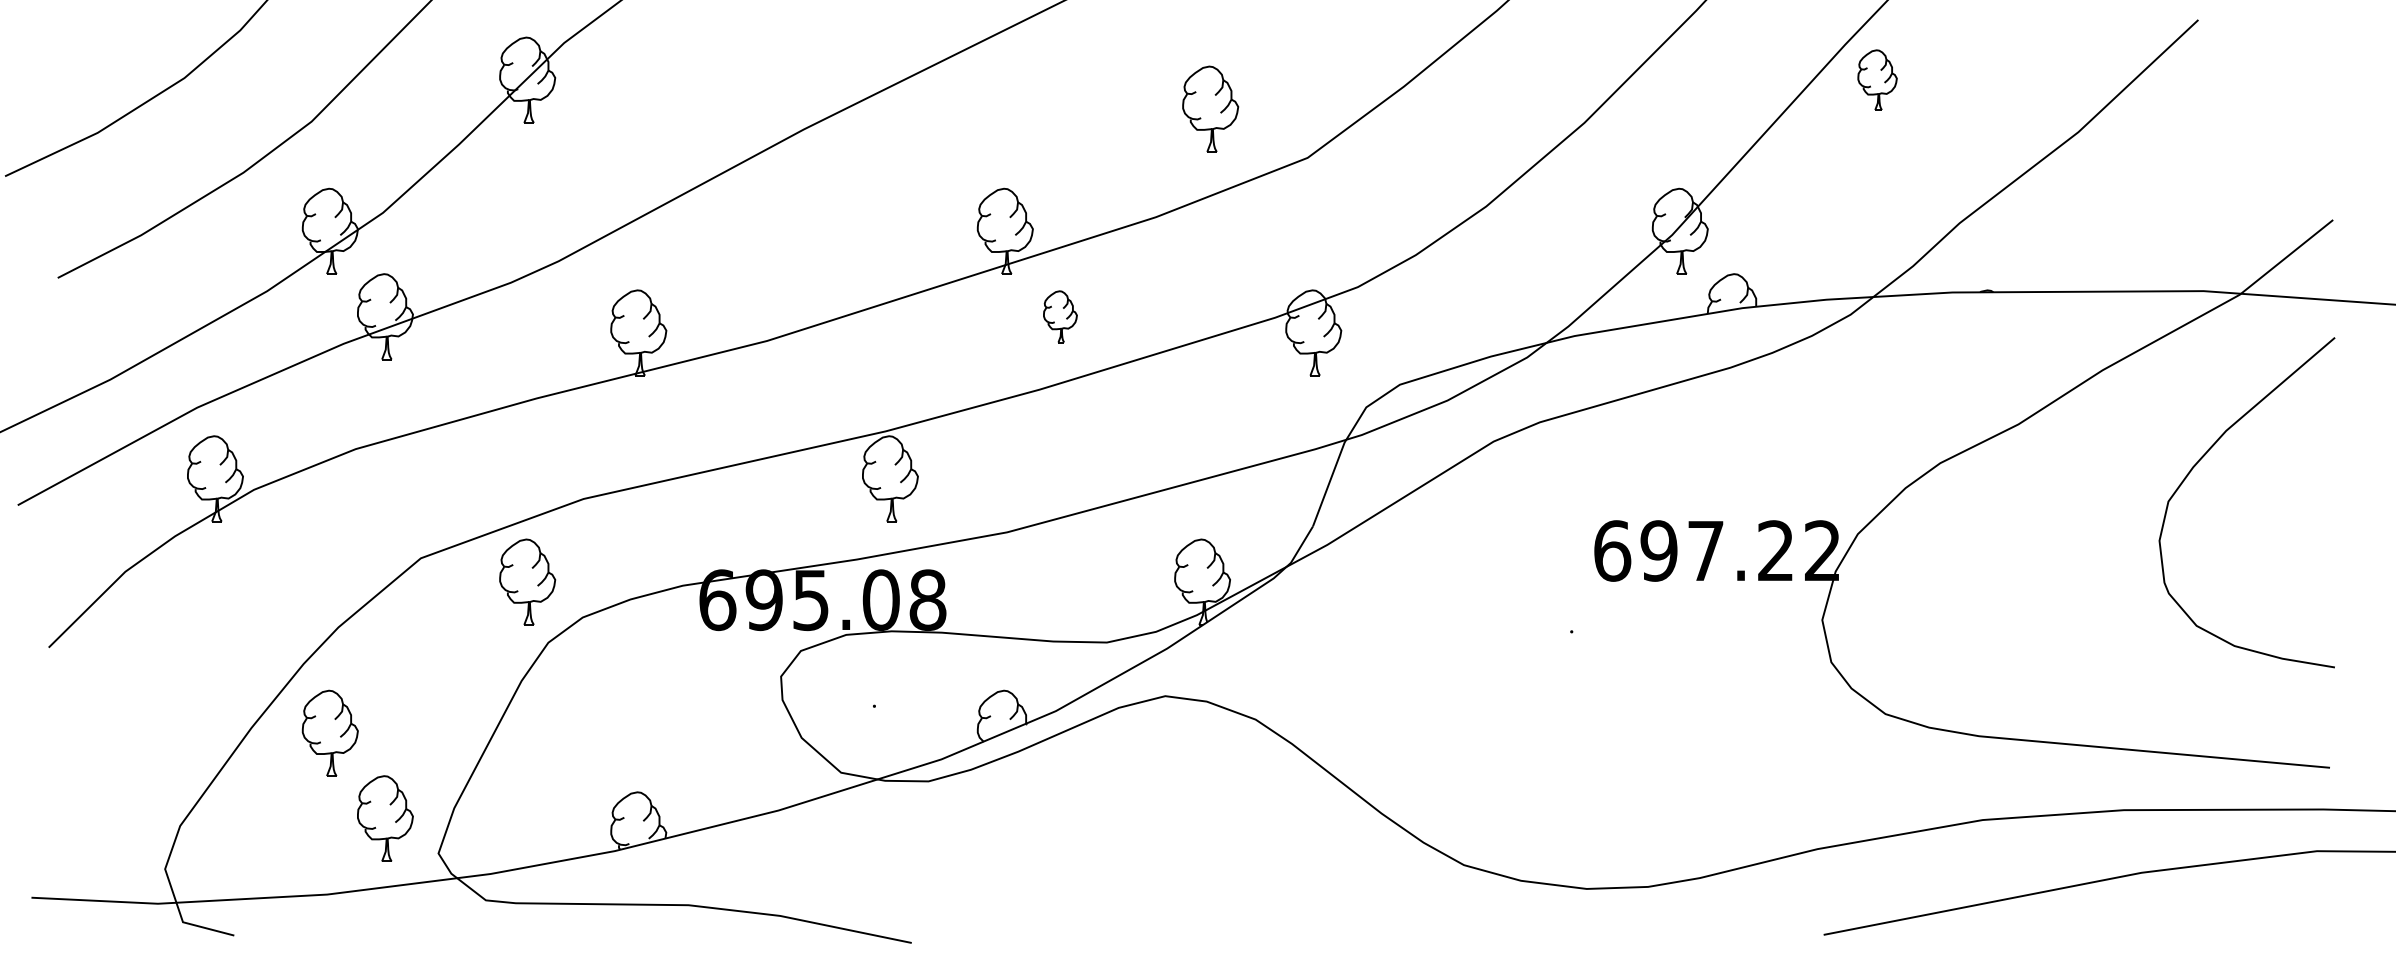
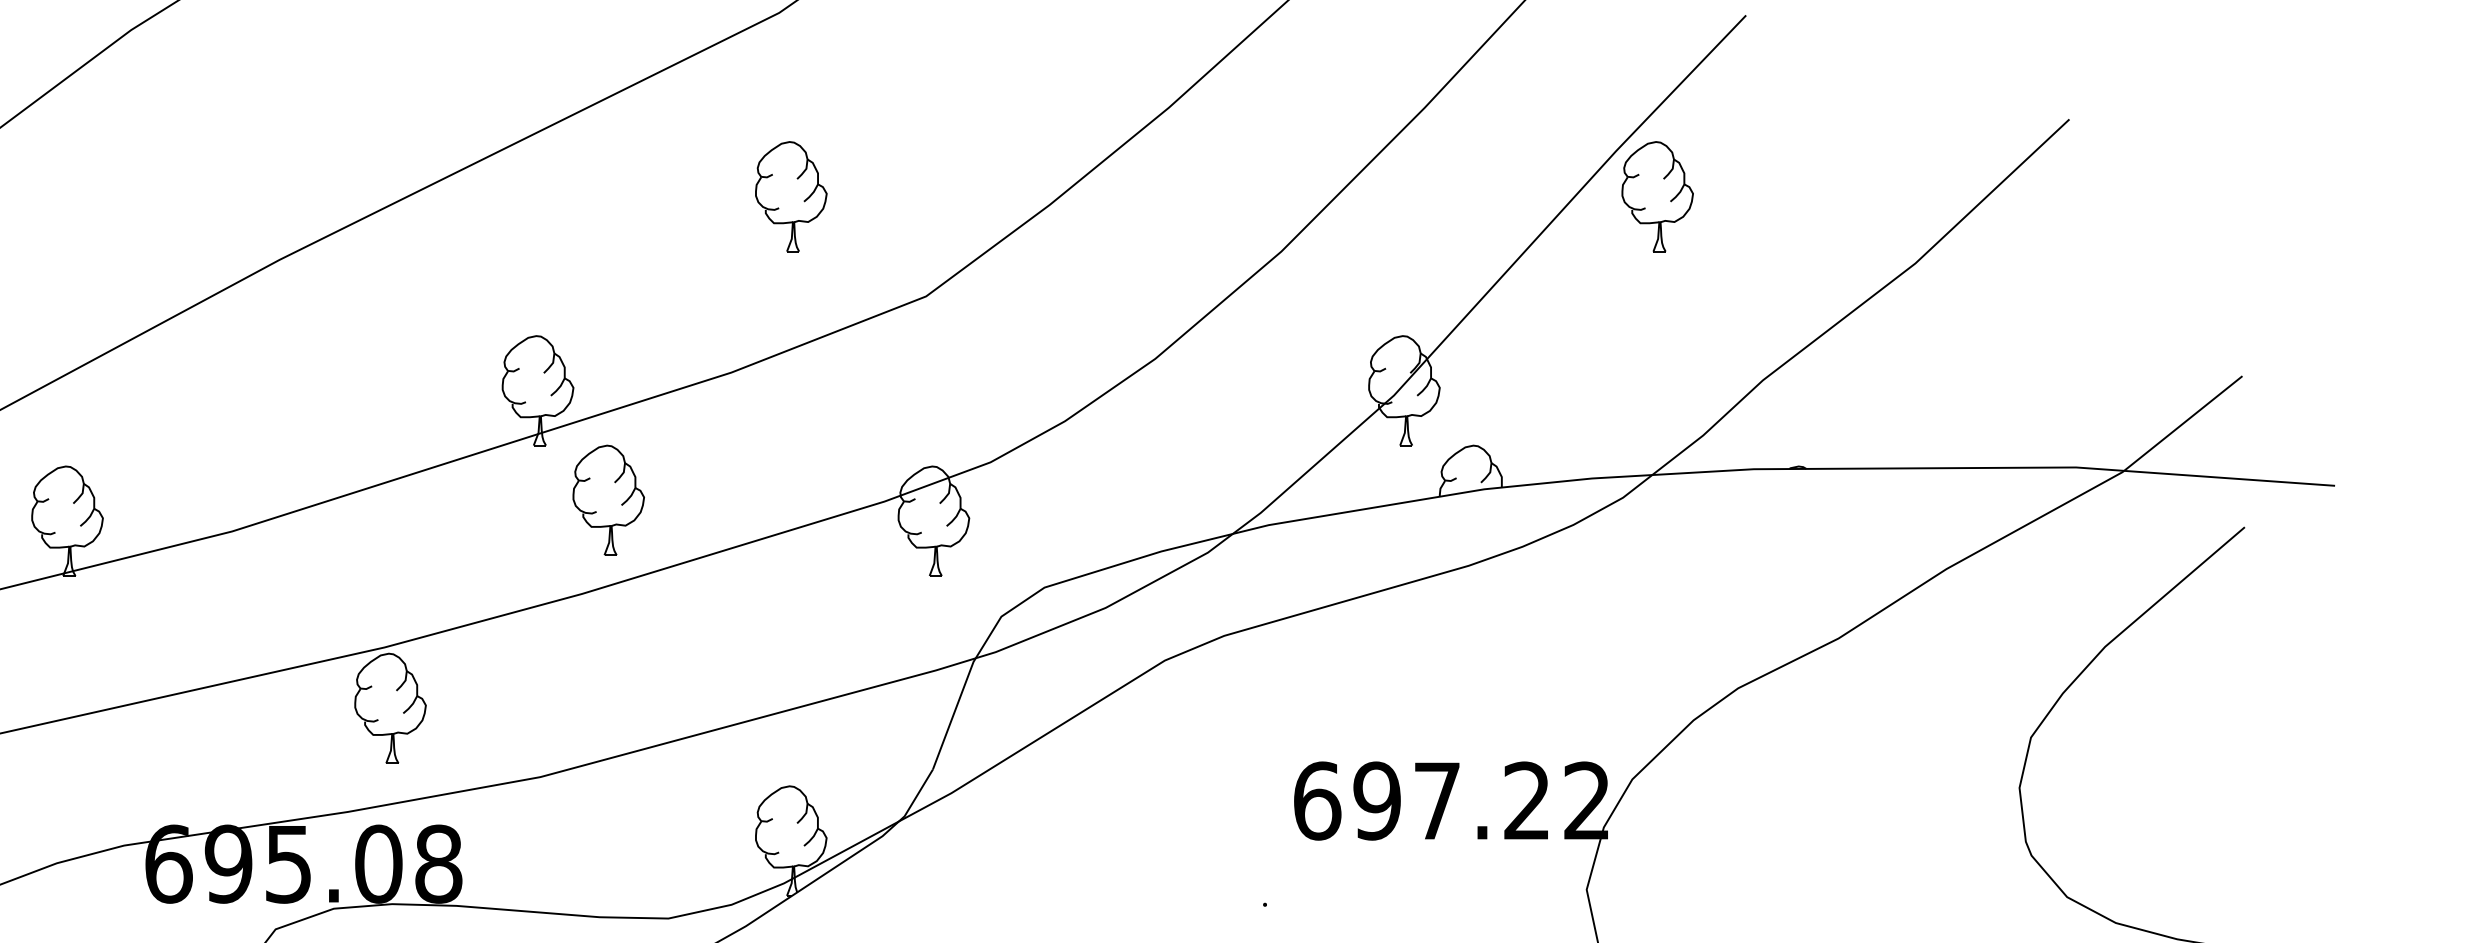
part: (1877, 79) -> (1657, 195), size x1.43
part: (1210, 108) -> (791, 195), moved
part: (1060, 316) -> (608, 500), size x1.67

